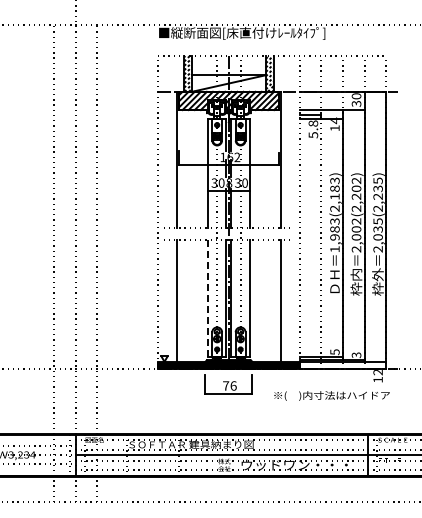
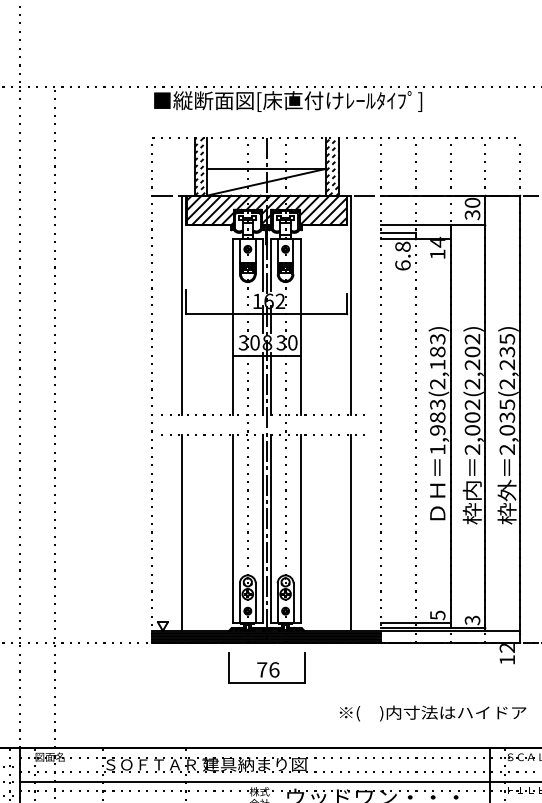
text: (313, 135) -> (403, 266), 5.8 -> 6.8
line: (207, 299) -> (232, 530), dashed -> solid
text: (331, 395) -> (432, 712), moved

